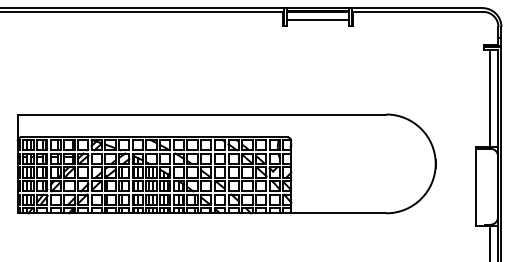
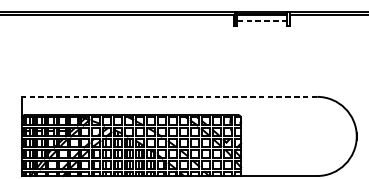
line: (317, 20) -> (262, 21), solid -> dashed
line: (201, 114) -> (169, 96), solid -> dashed

